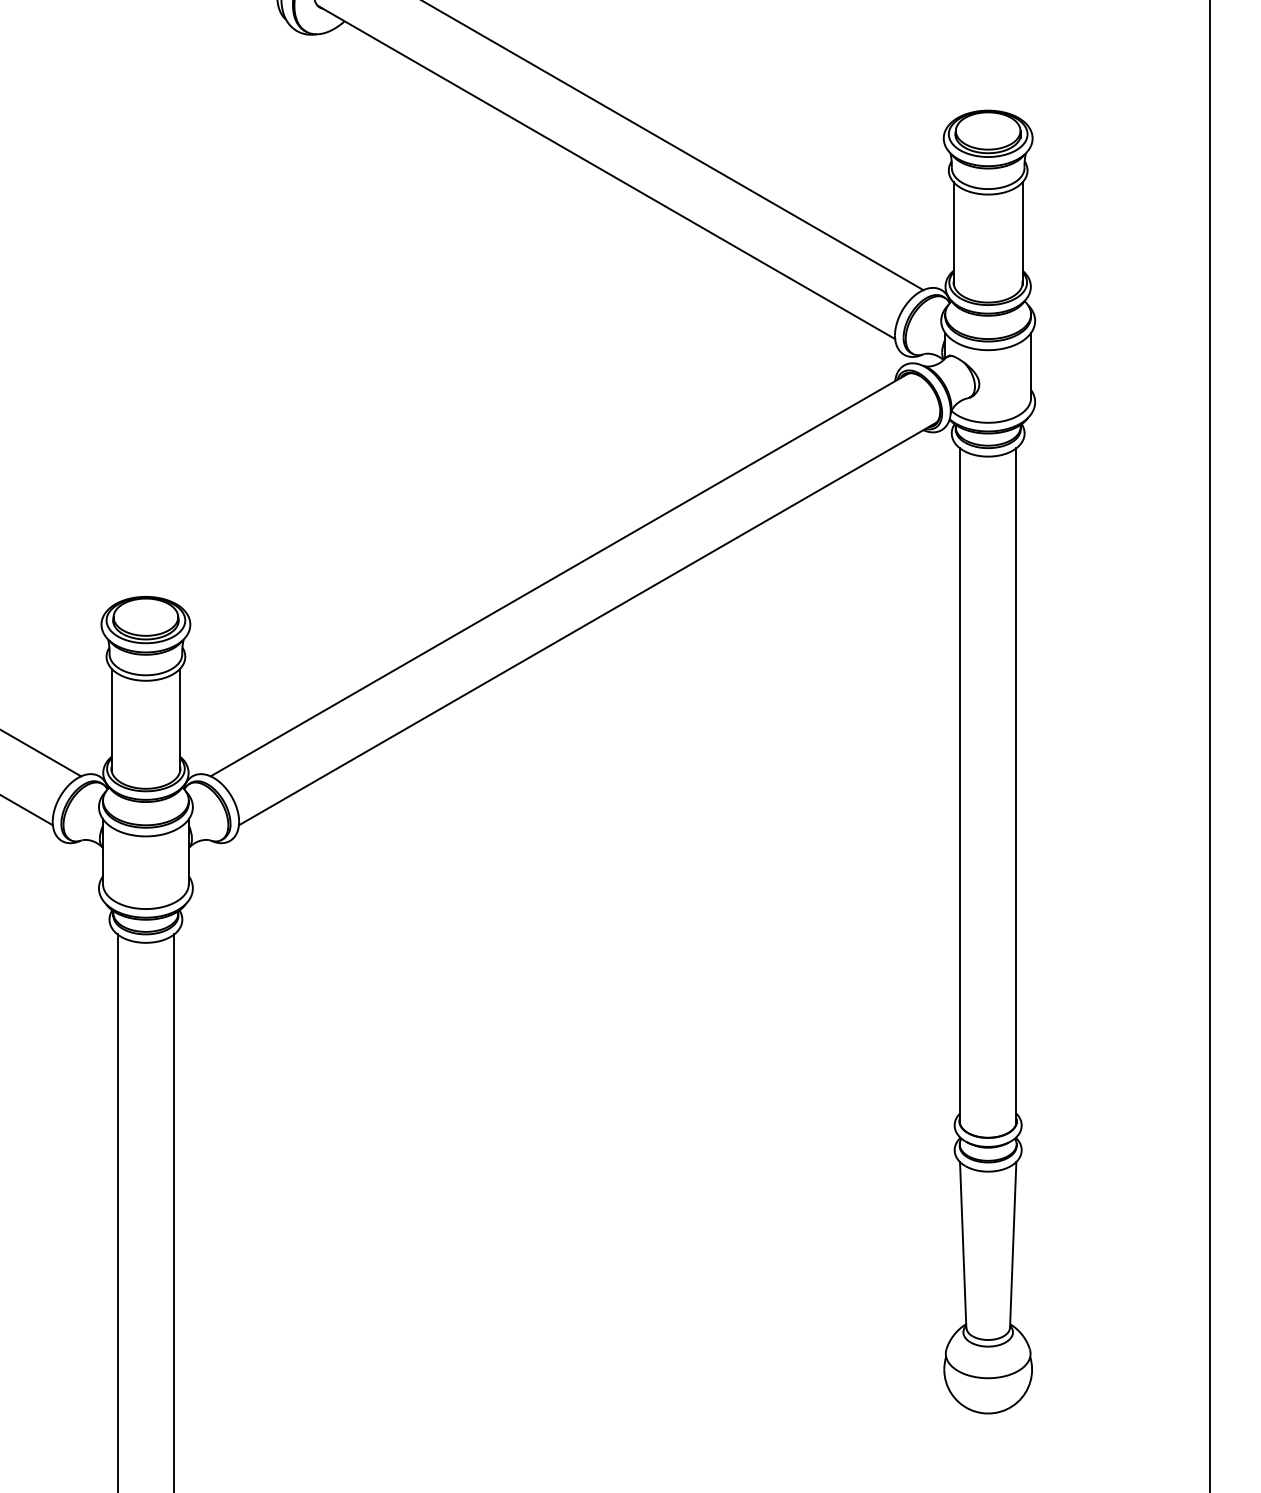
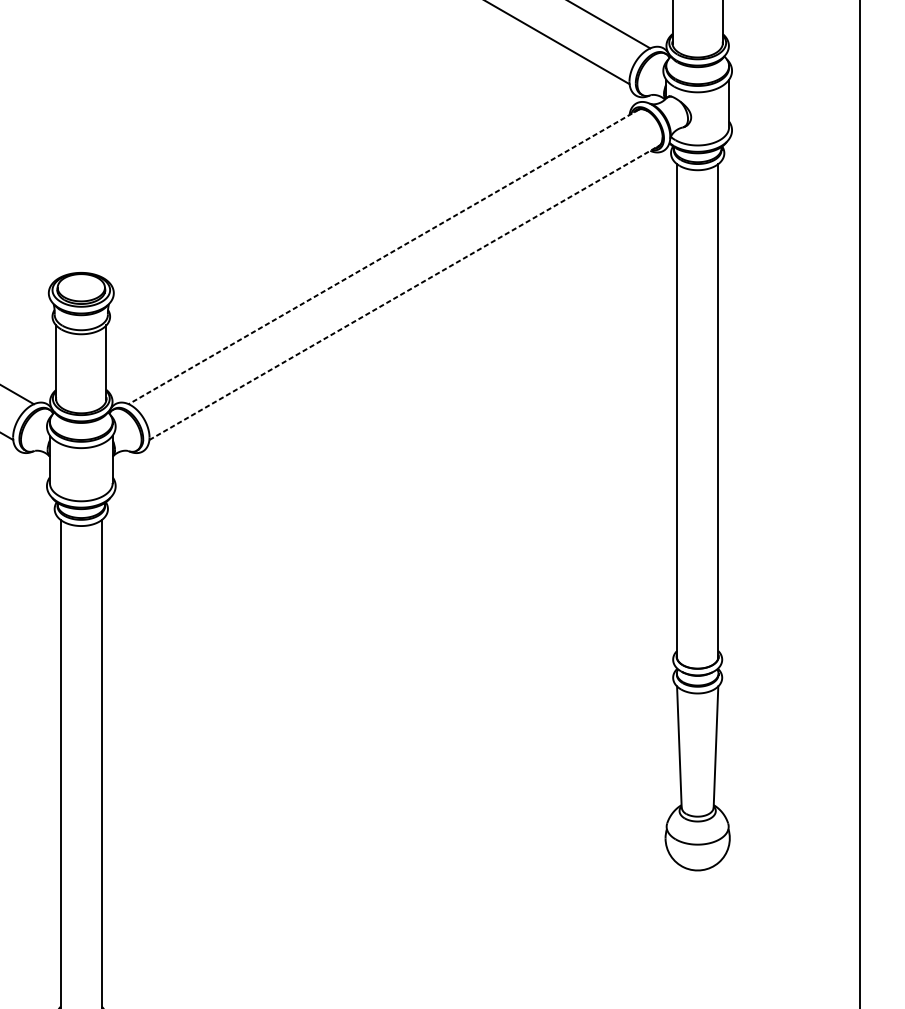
line: (559, 575) -> (383, 257), solid -> dashed
line: (587, 624) -> (404, 293), solid -> dashed

